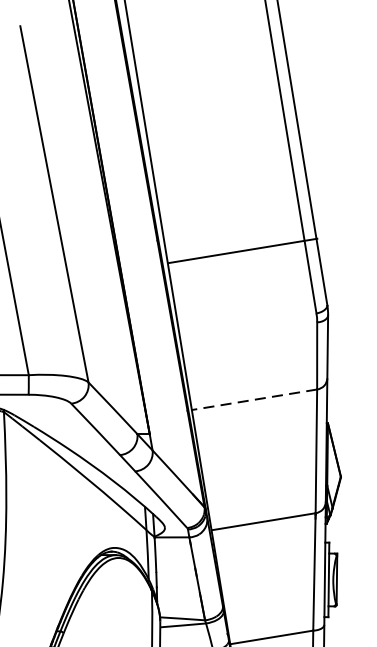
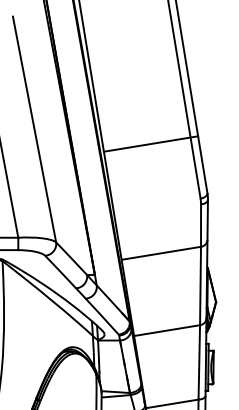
line: (242, 250) -> (150, 143), moved
line: (253, 400) -> (160, 253), dashed -> solid

